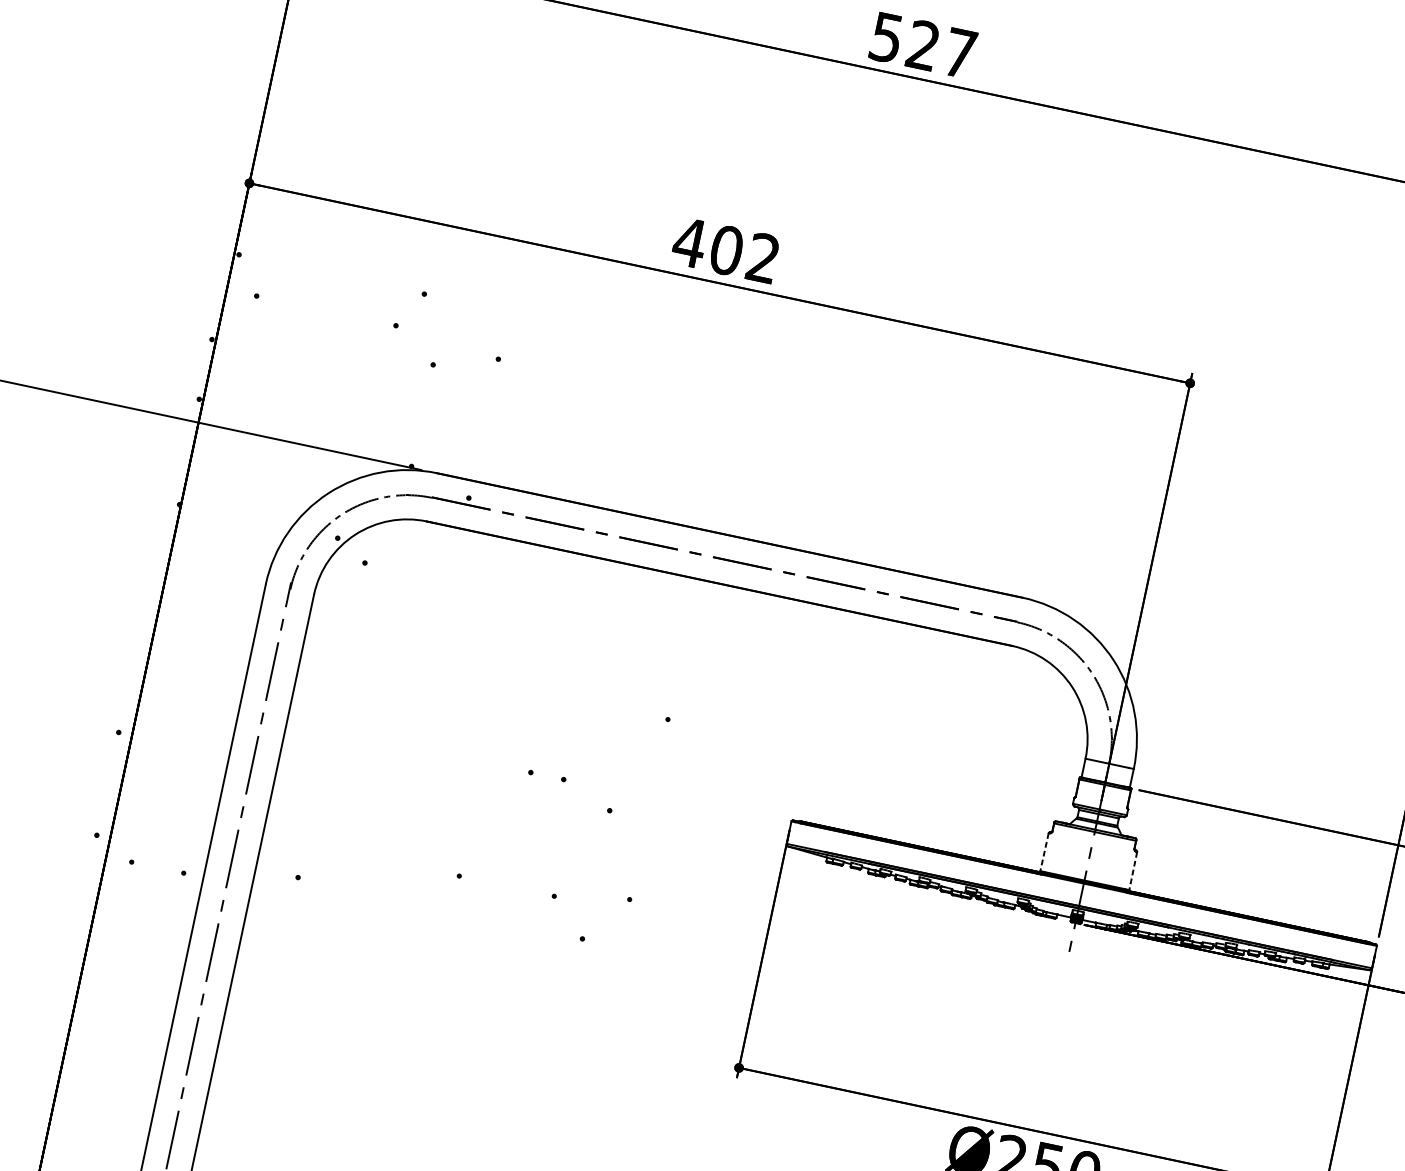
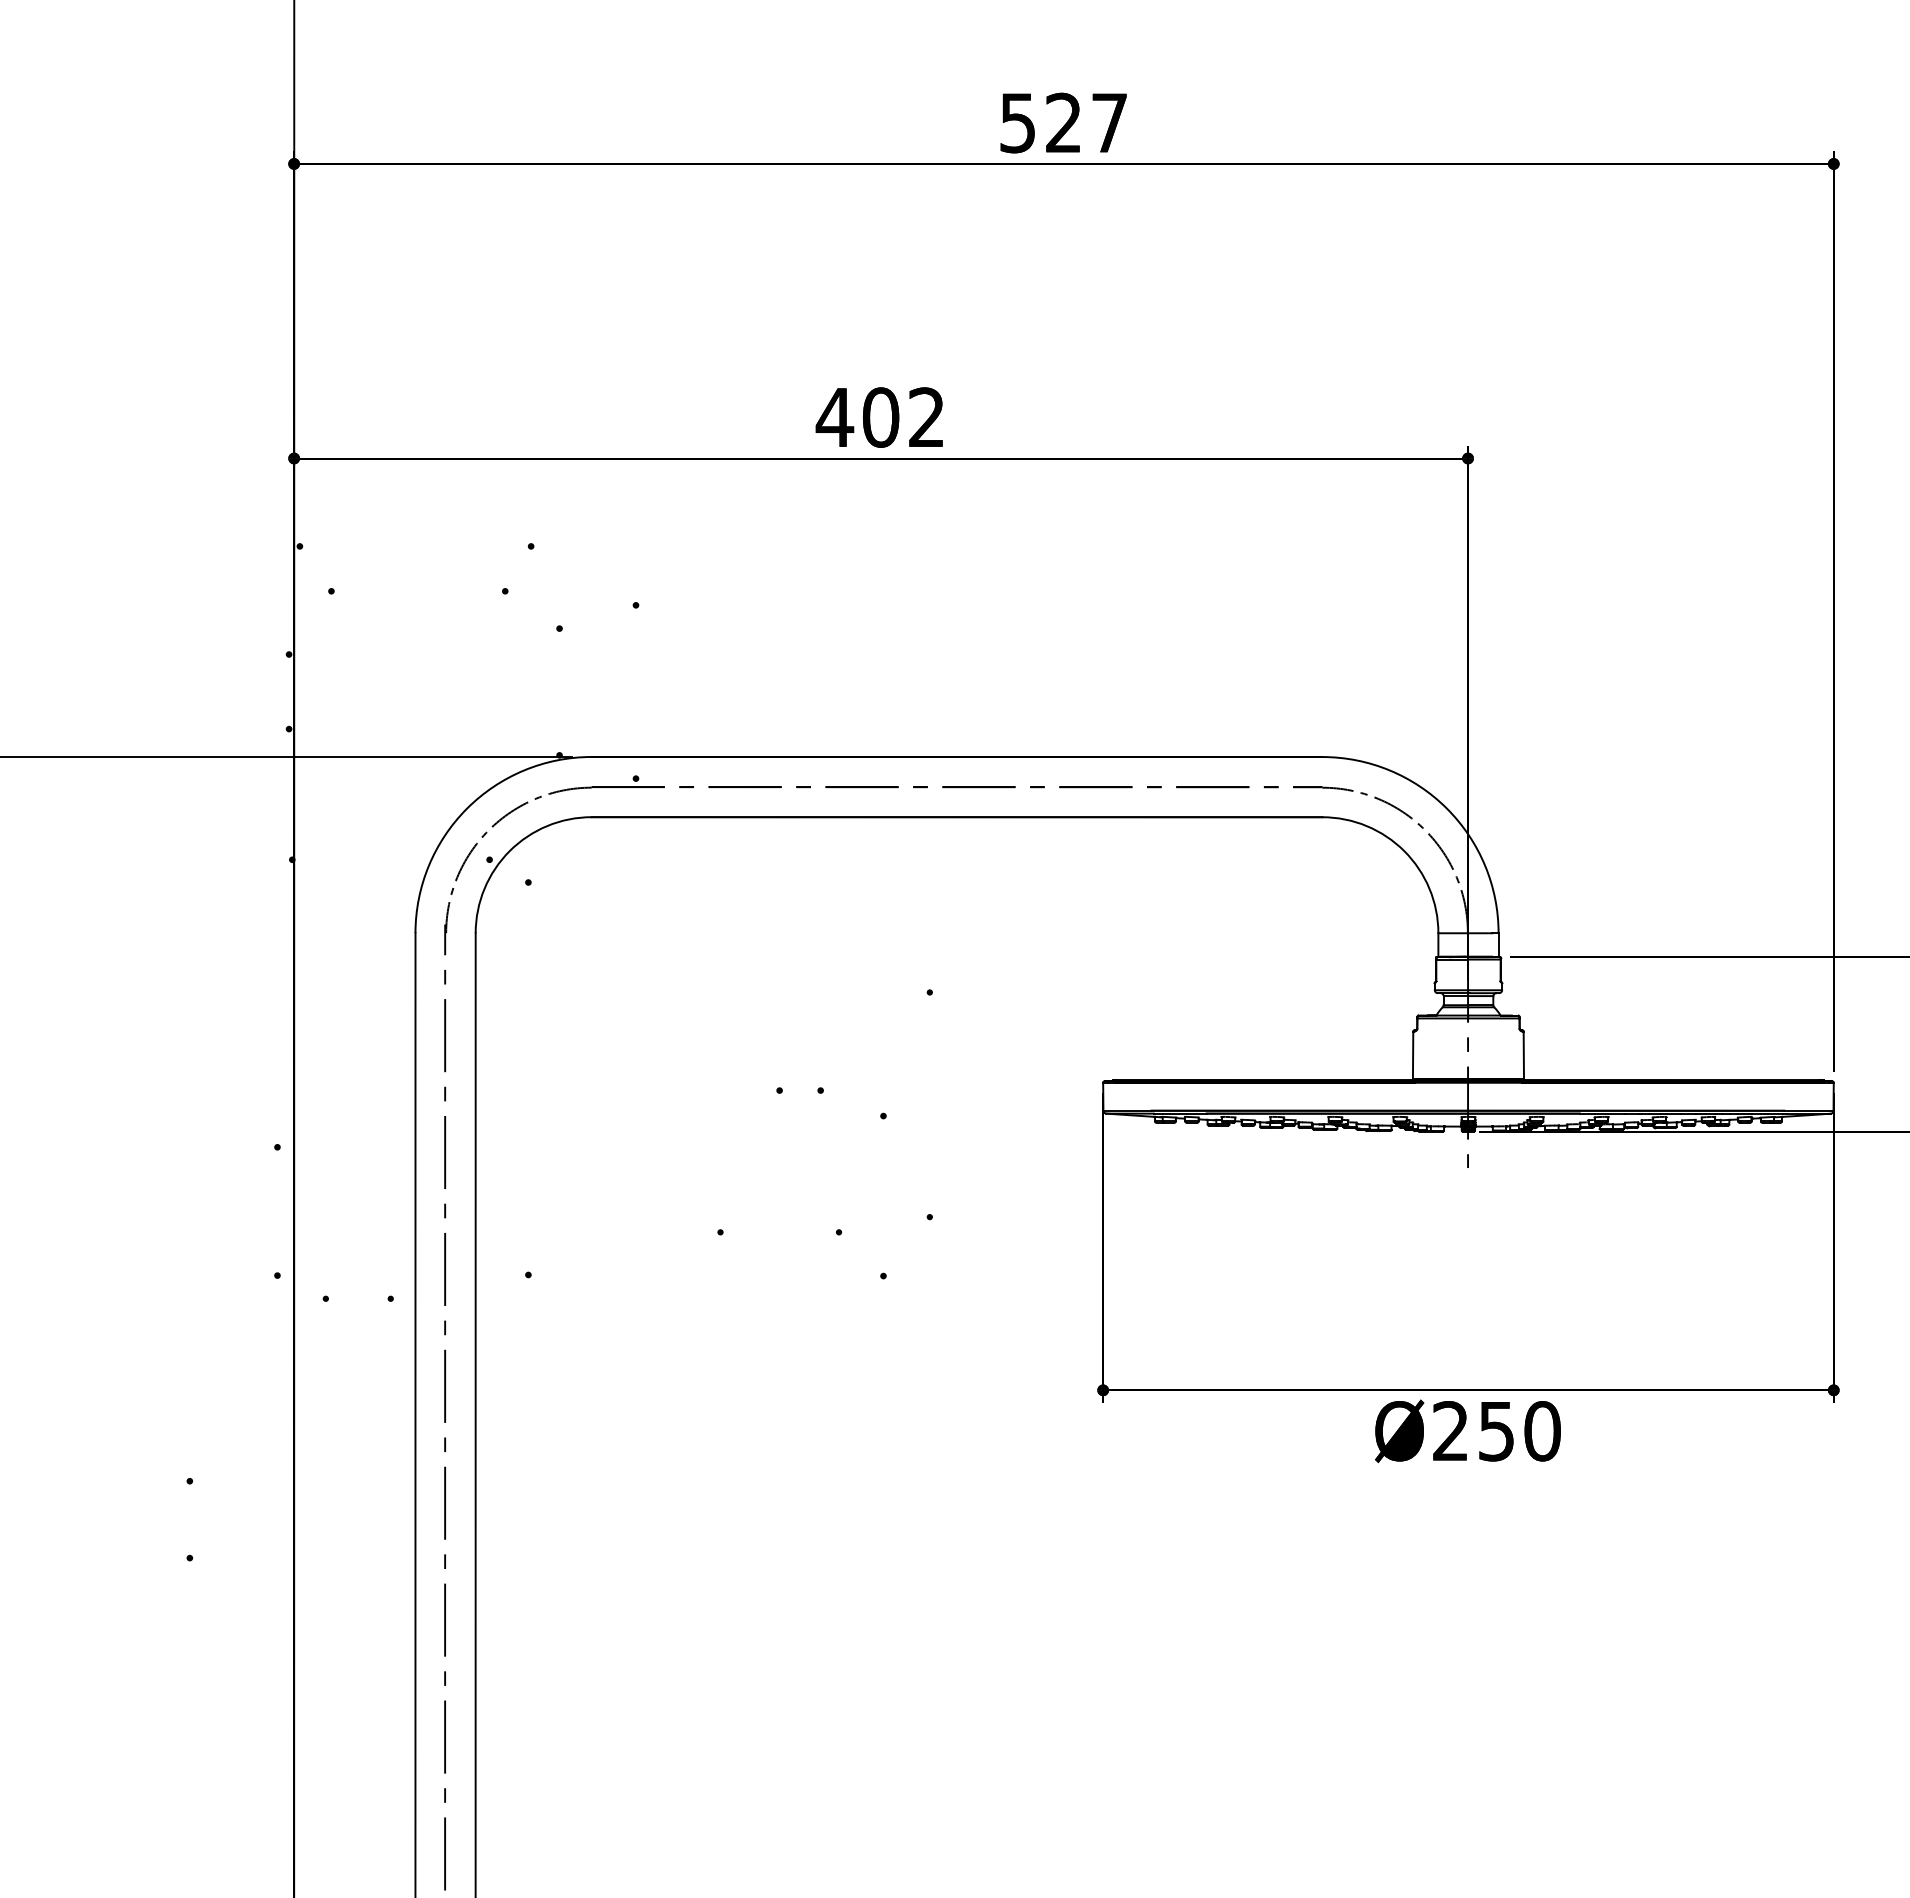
line: (1044, 852) -> (1413, 1055), dashed -> solid
line: (1132, 871) -> (1523, 1055), dashed -> solid

